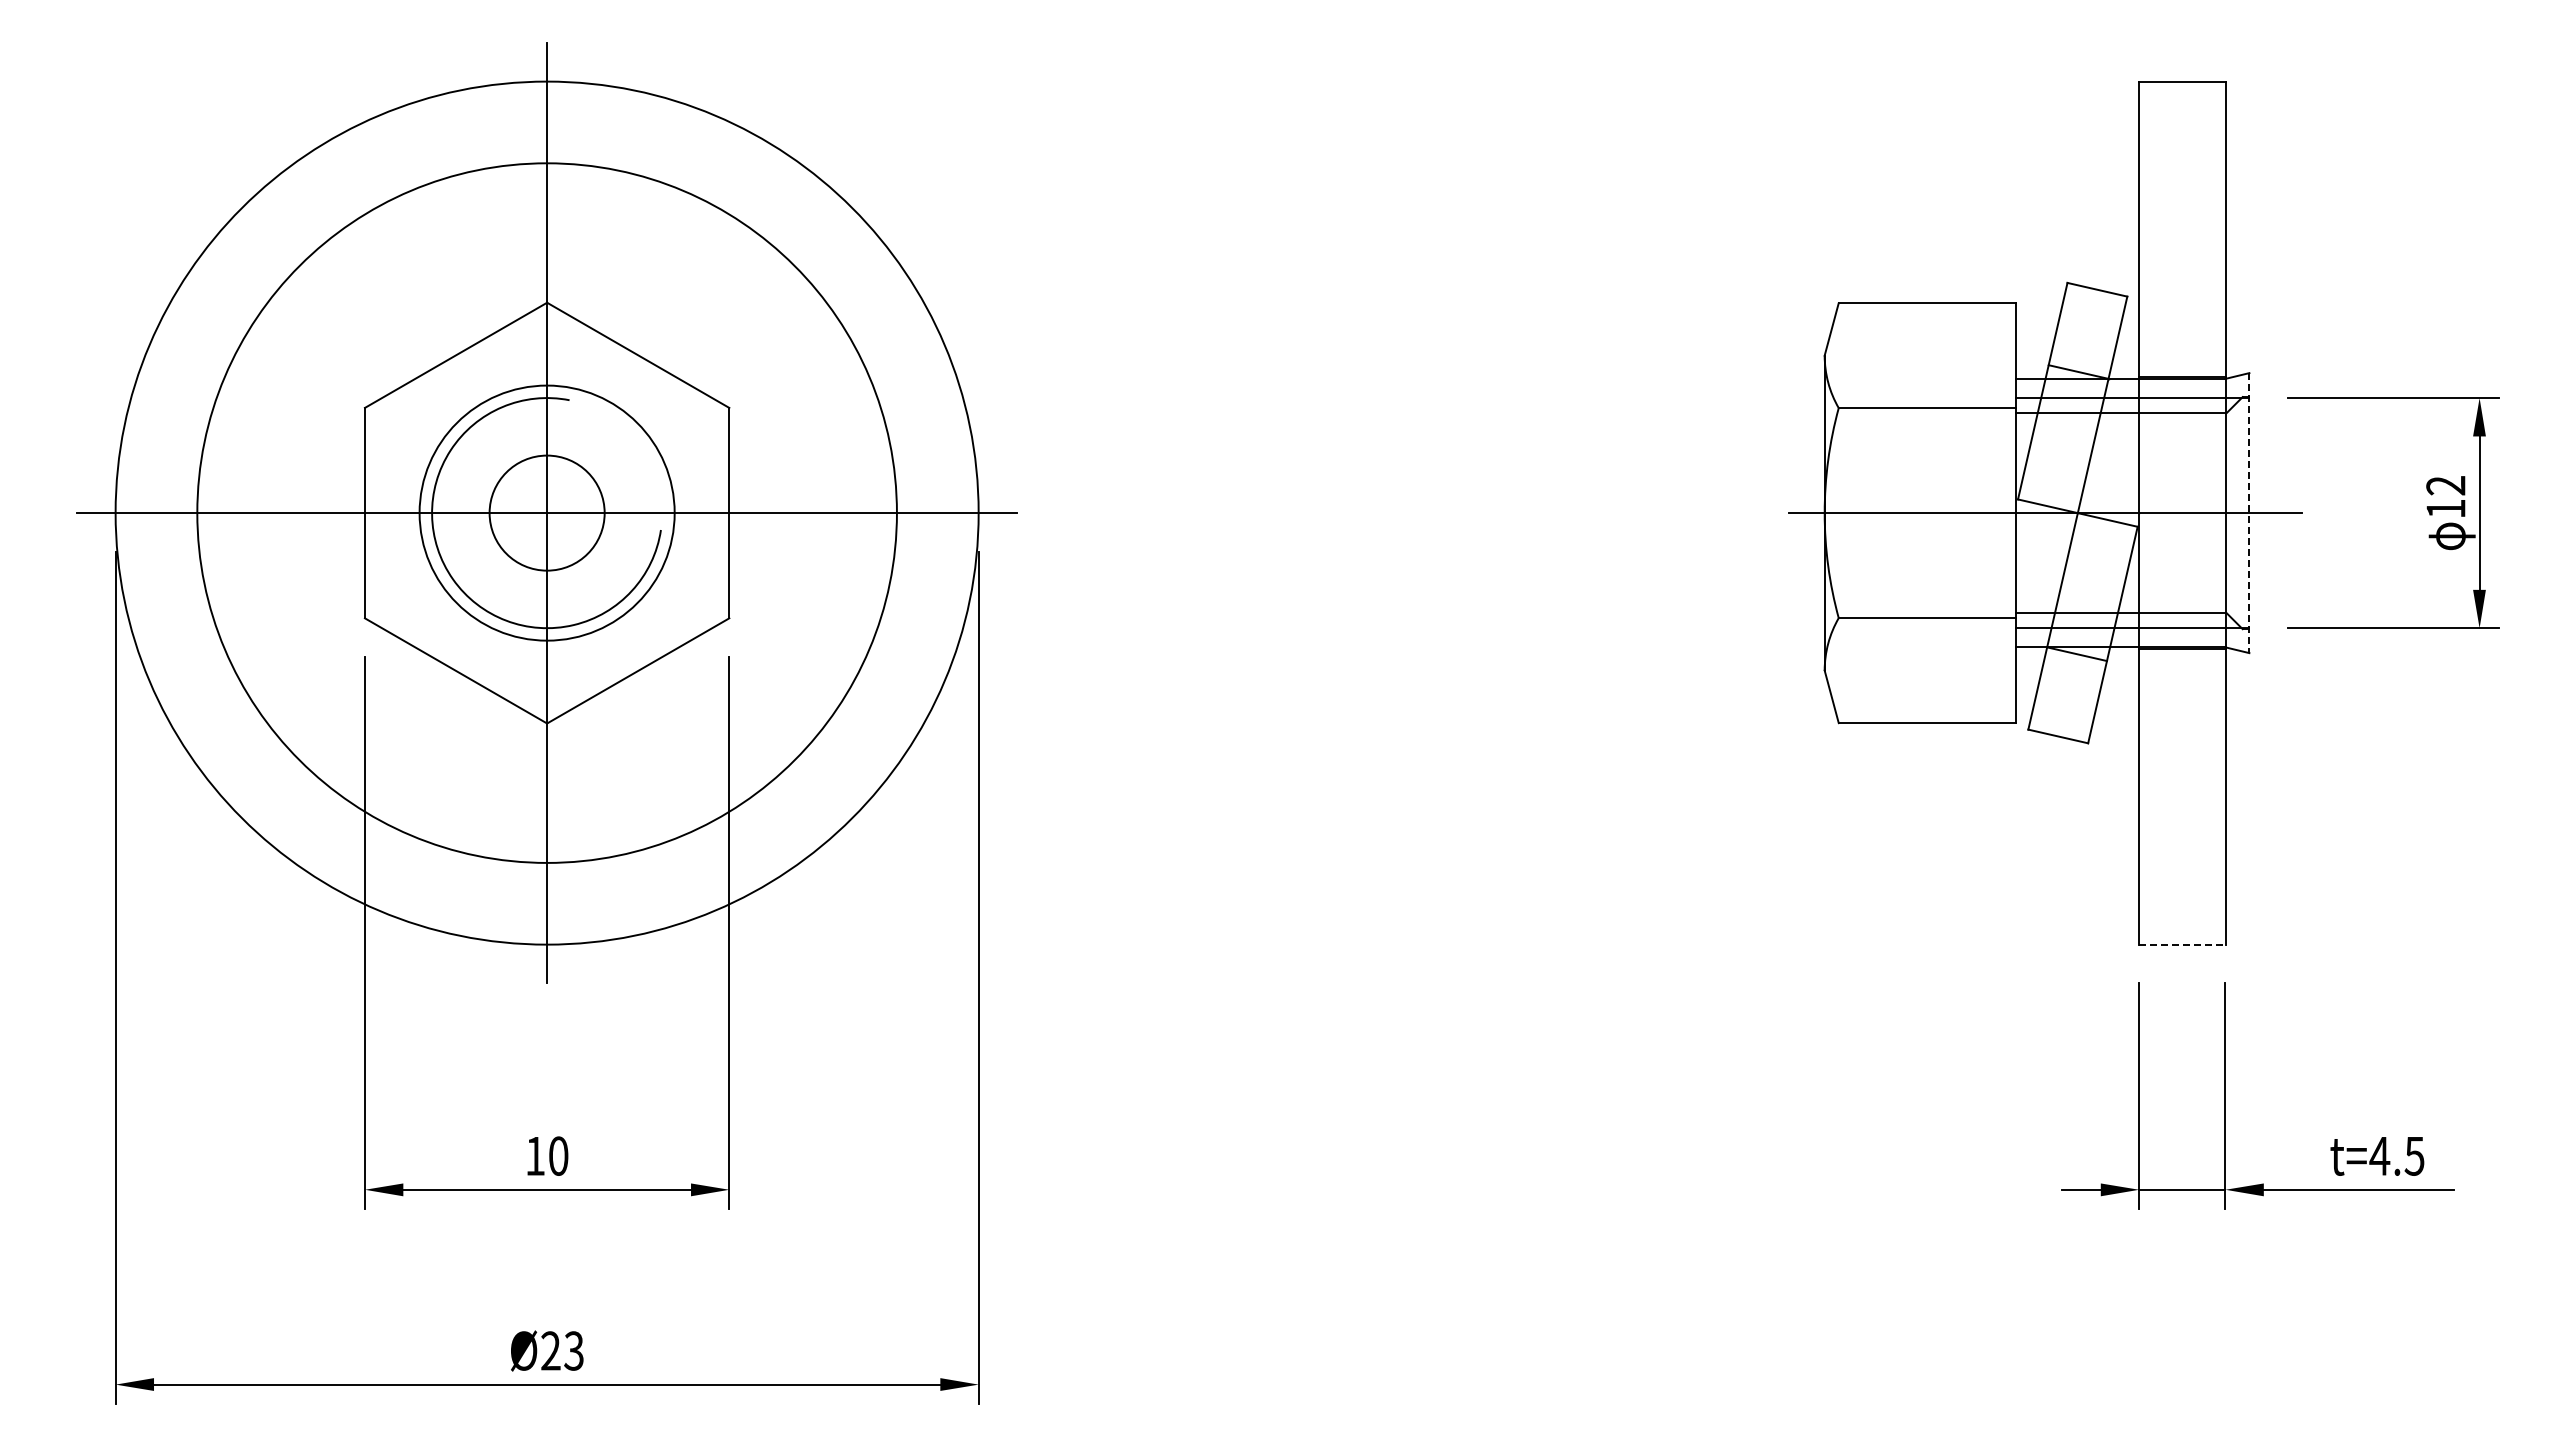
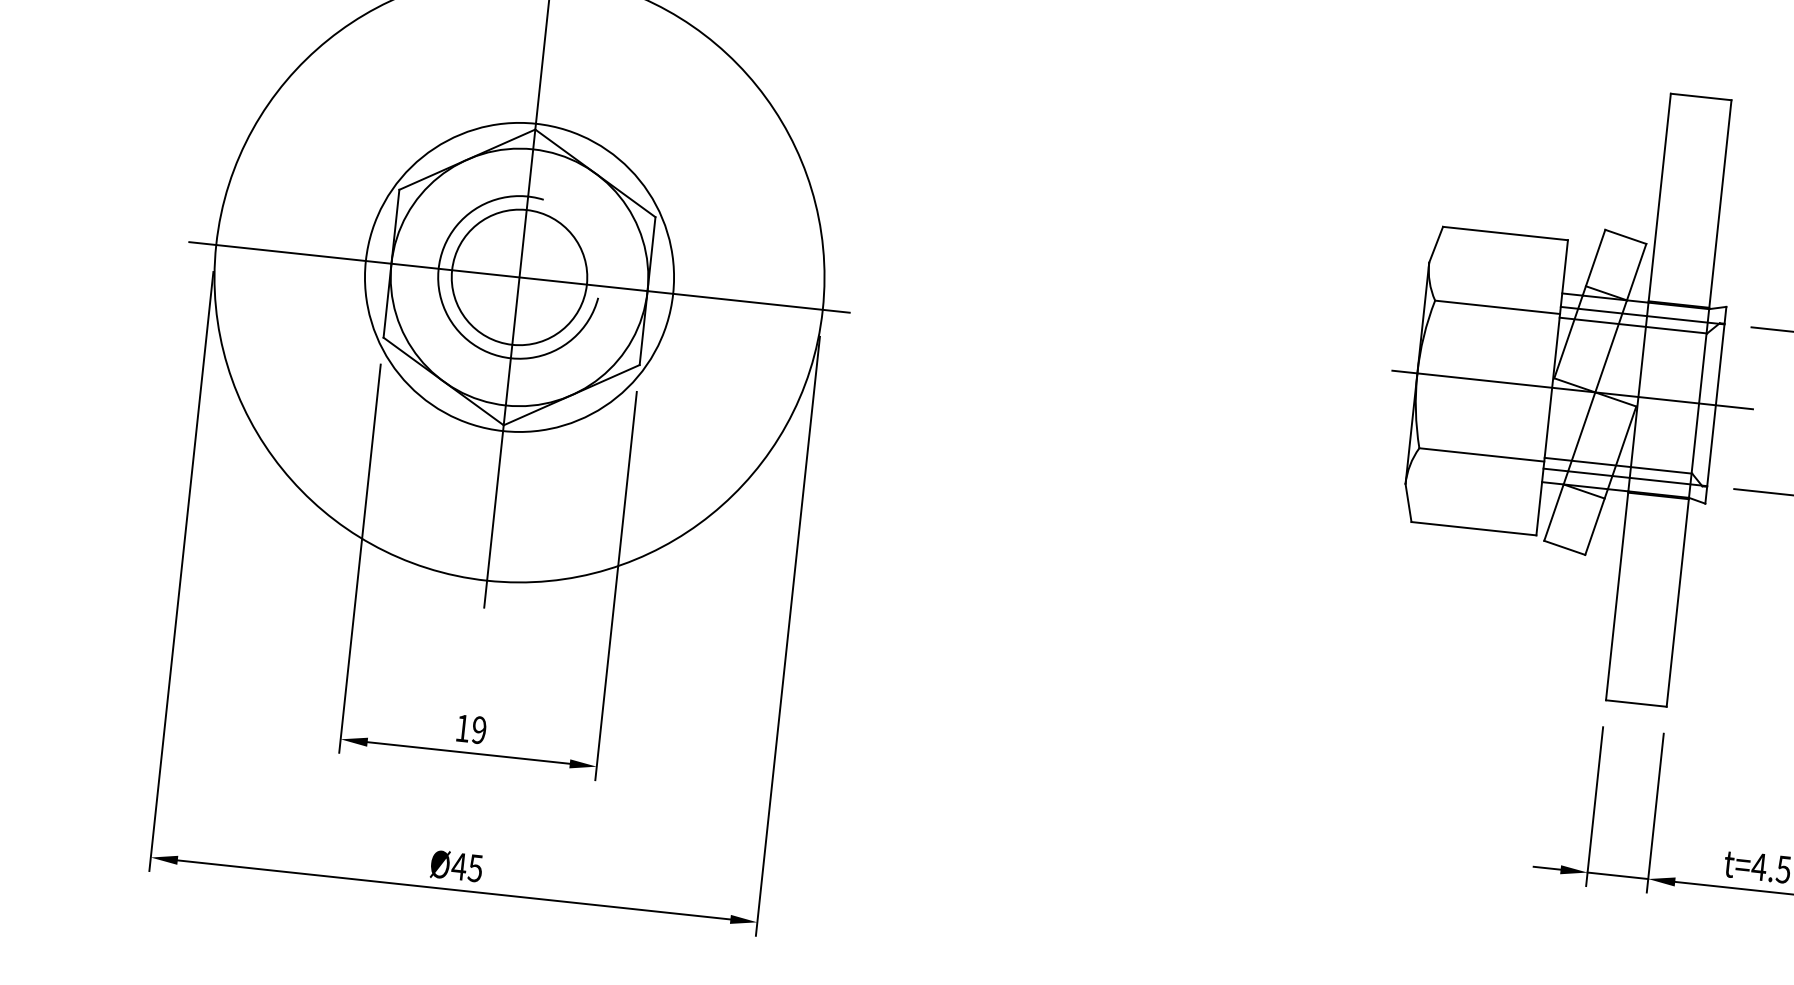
circle: (546, 512) -> (519, 276), size x0.62
circle: (546, 512) -> (519, 276), size x1.43
circle: (547, 513) -> (519, 277), size x1.67
line: (2249, 513) -> (1715, 405), dashed -> solid
line: (2182, 944) -> (1636, 703), dashed -> solid
text: (558, 1155) -> (479, 729), 10 -> 19
text: (561, 1350) -> (466, 867), Ø23 -> Ø45

